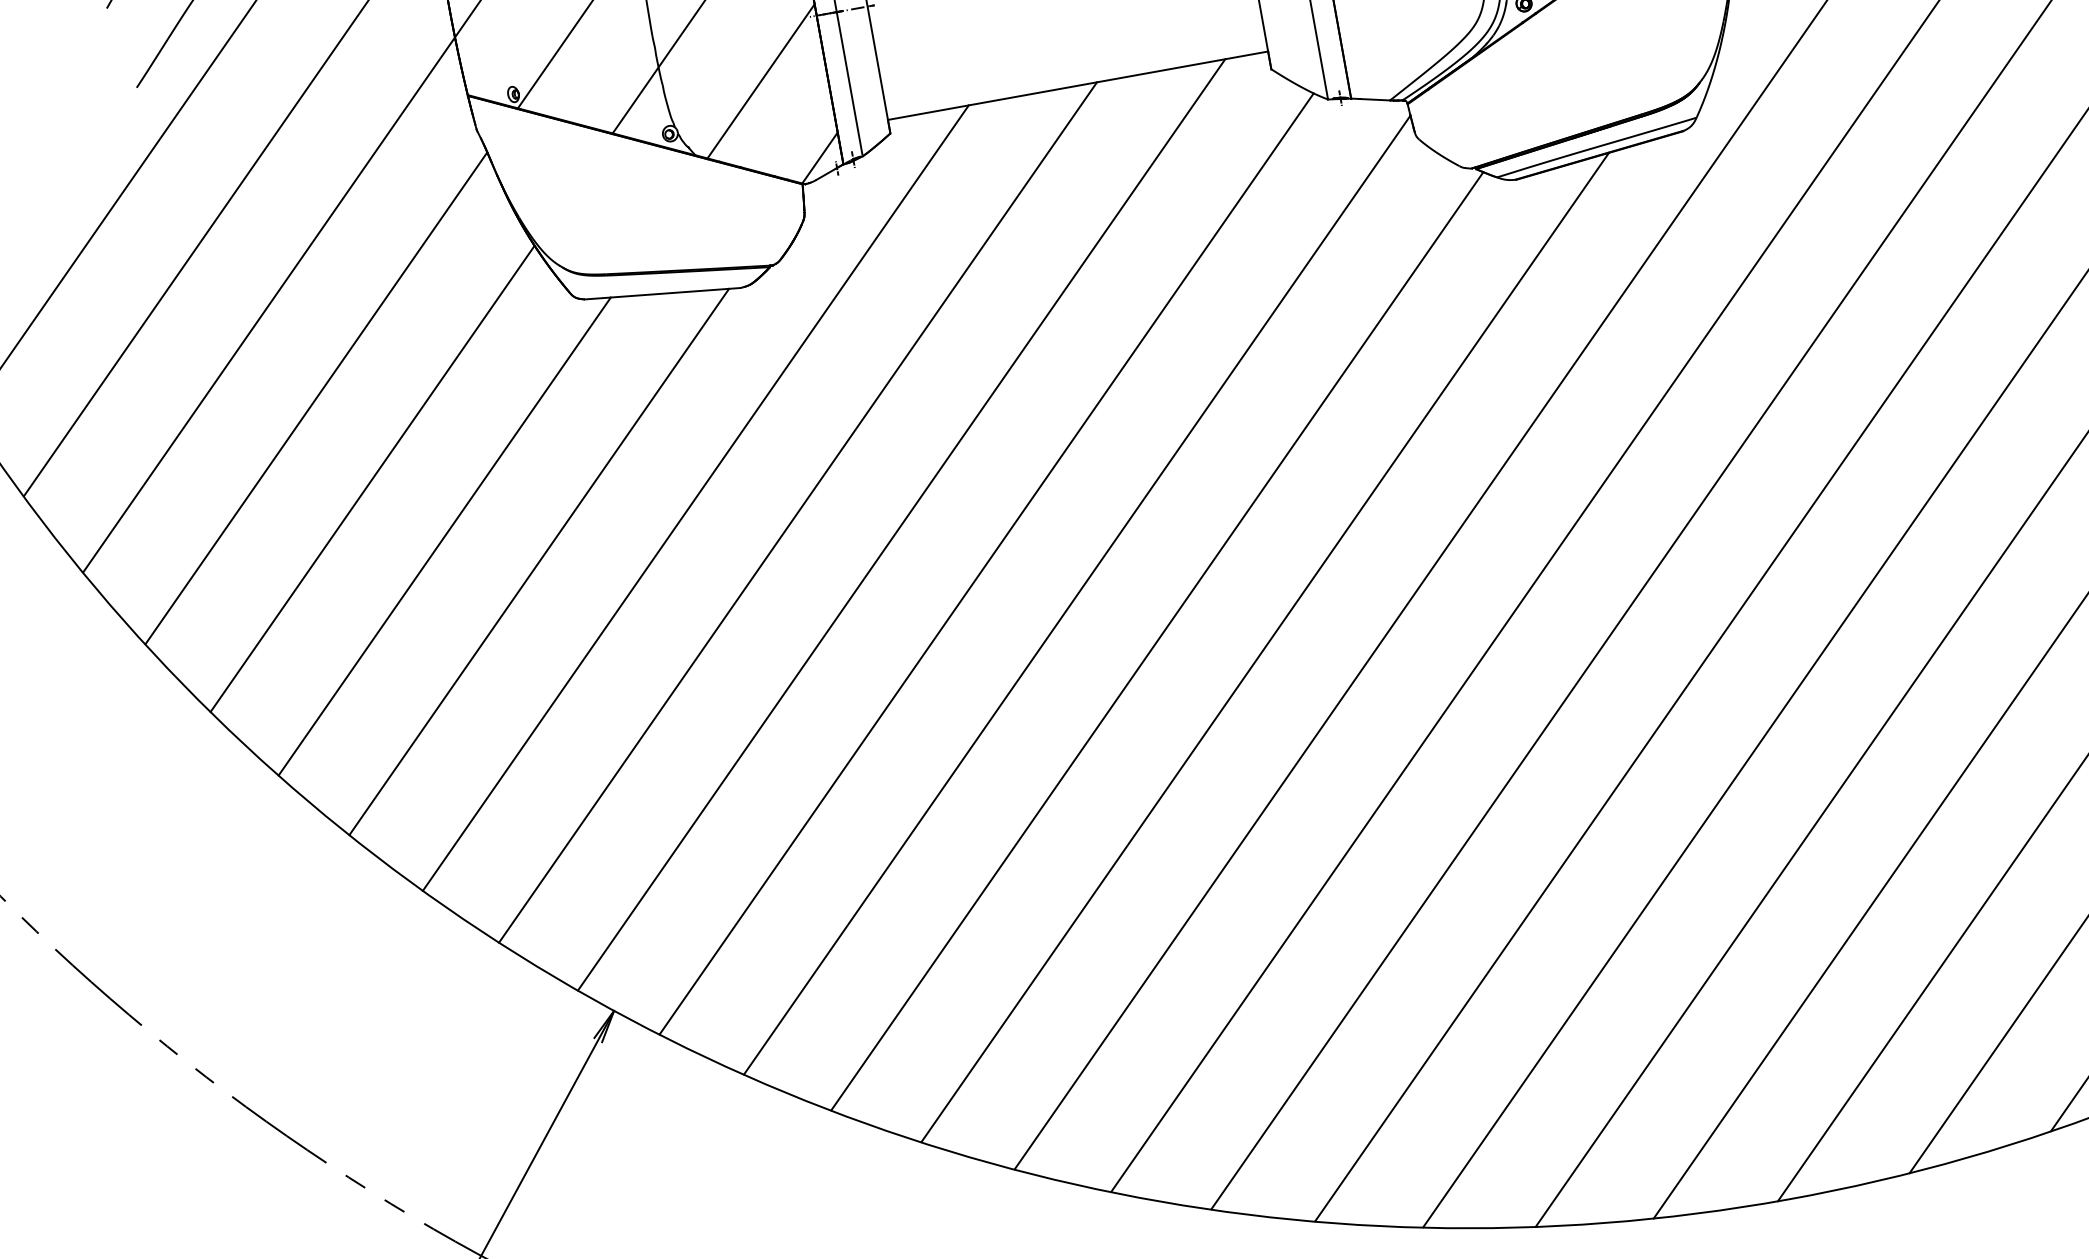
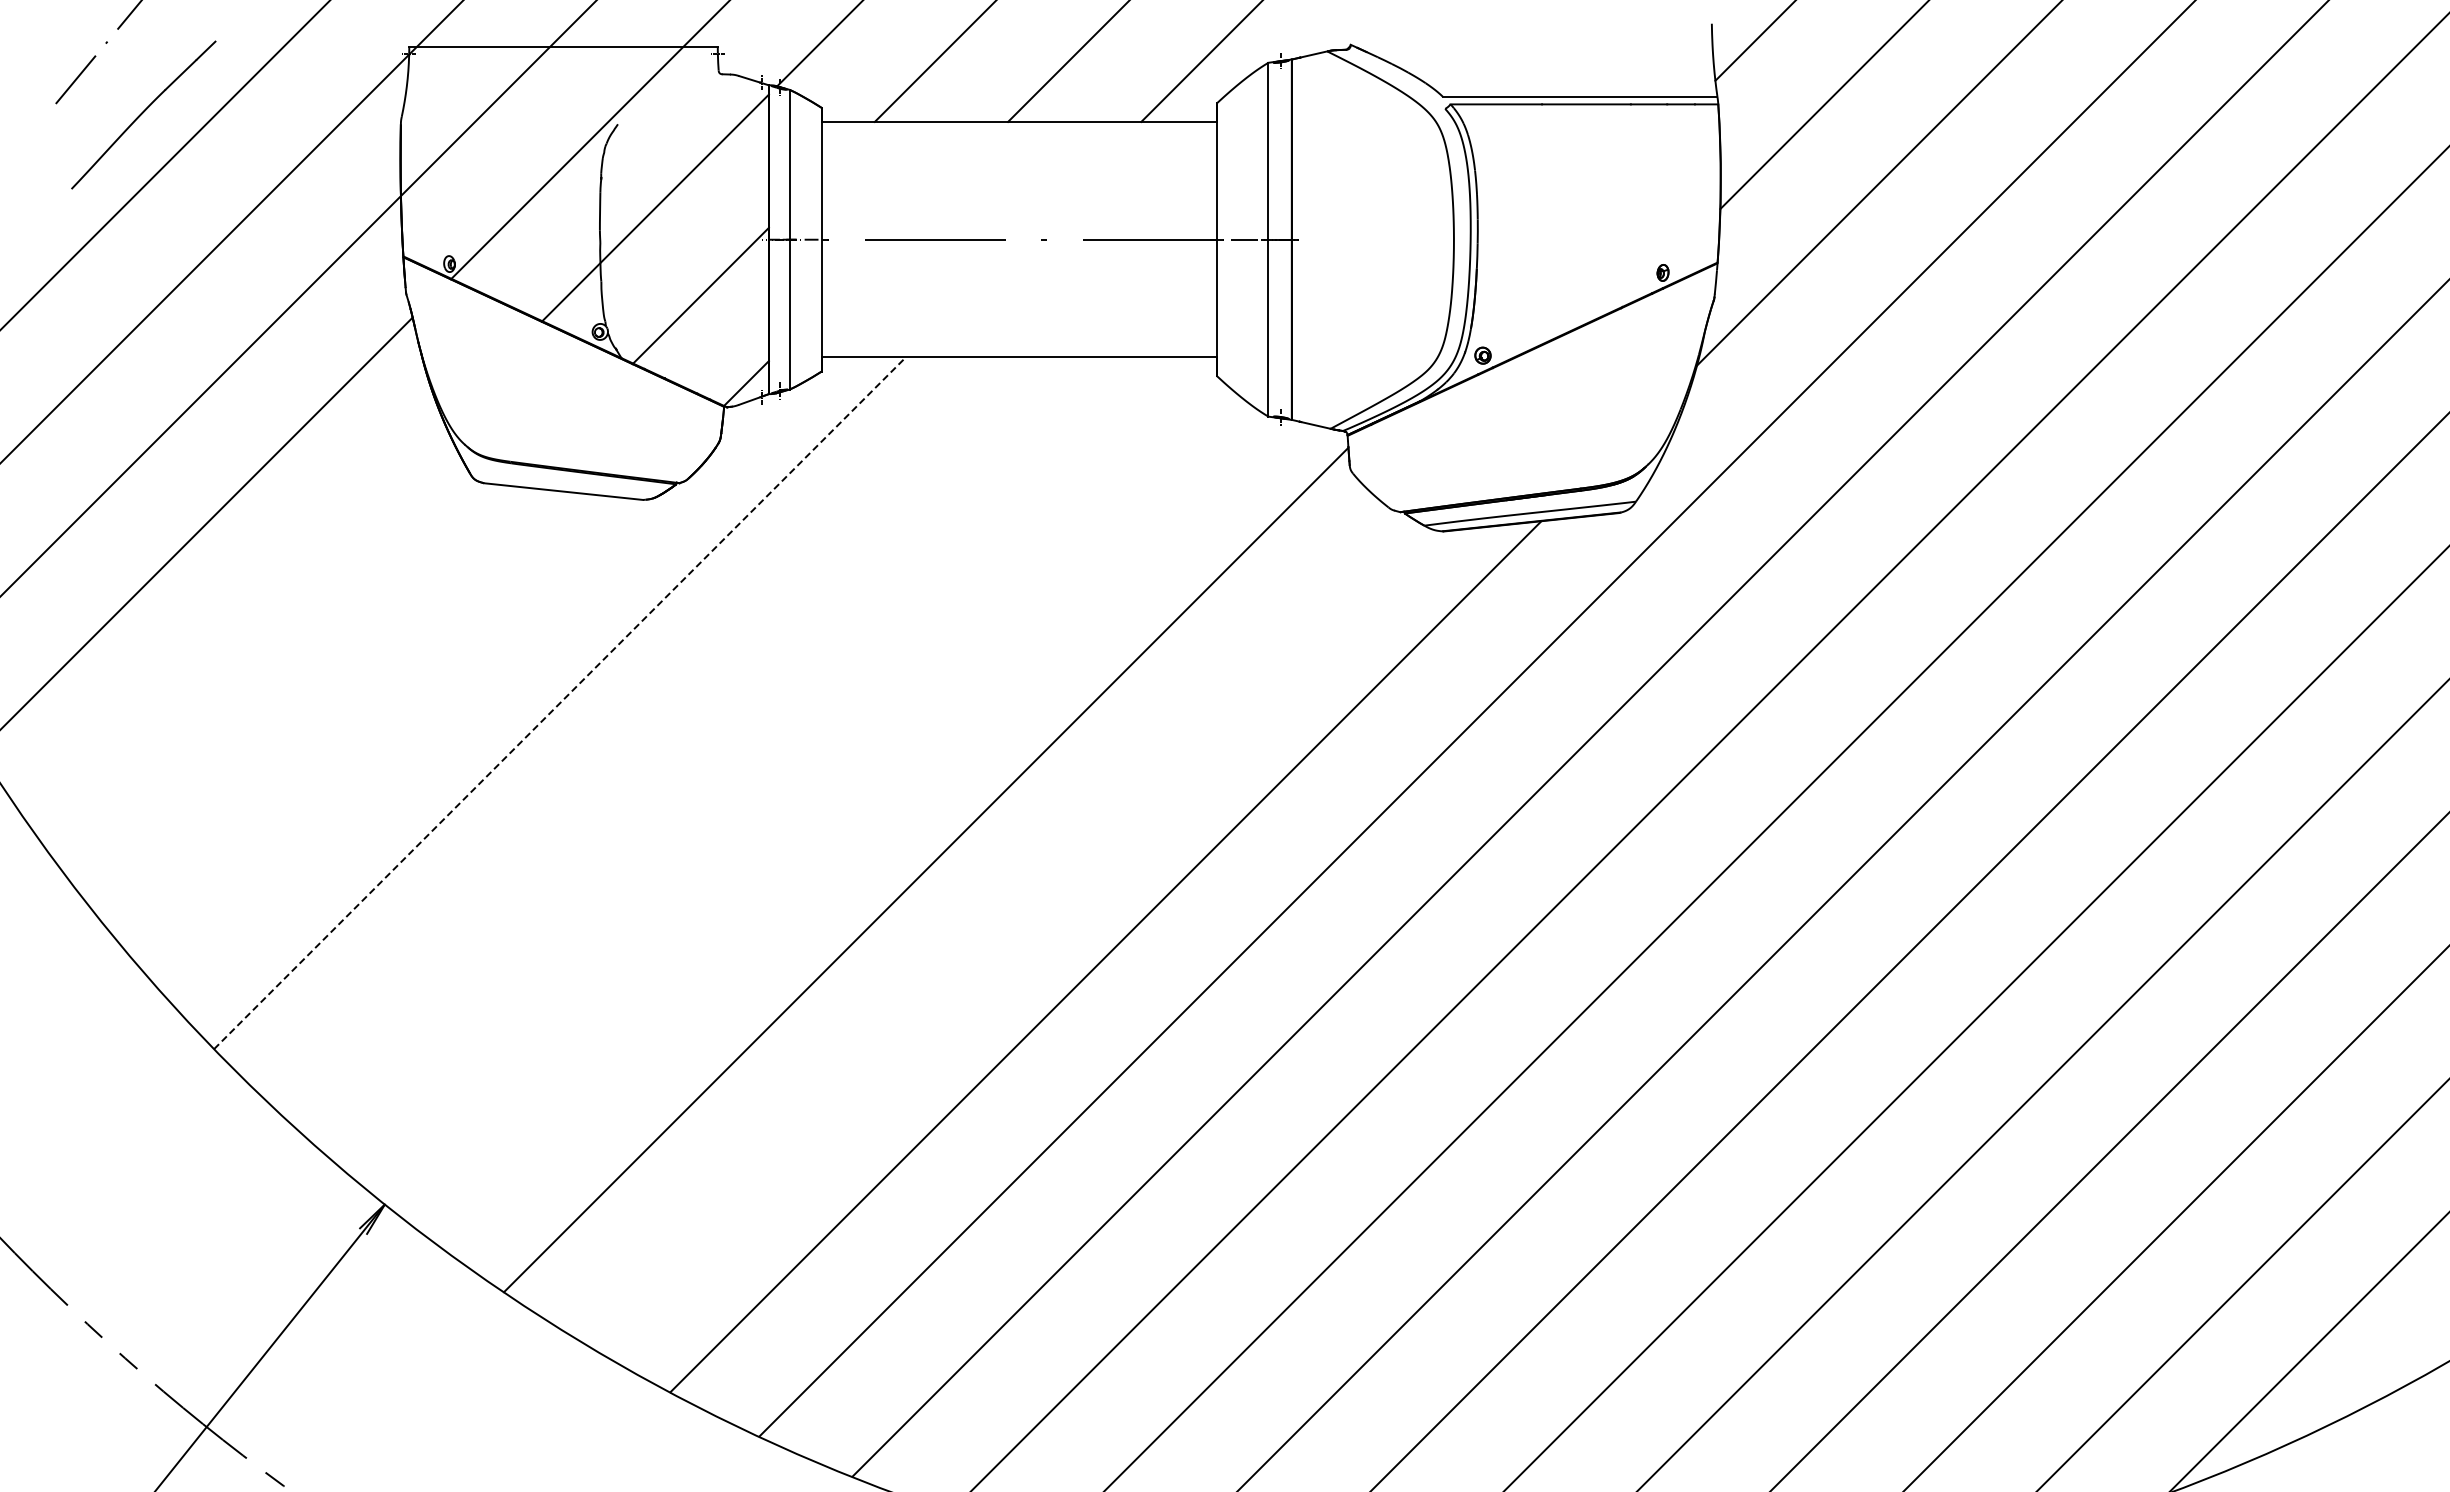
line: (372, 479) -> (237, 625), removed
line: (696, 497) -> (560, 702), solid -> dashed
line: (798, 512) -> (660, 736), removed
line: (901, 524) -> (762, 767), removed
line: (444, 536) -> (299, 696), removed
line: (538, 561) -> (390, 738), removed
line: (986, 563) -> (840, 821), removed
line: (1157, 640) -> (998, 930), removed

